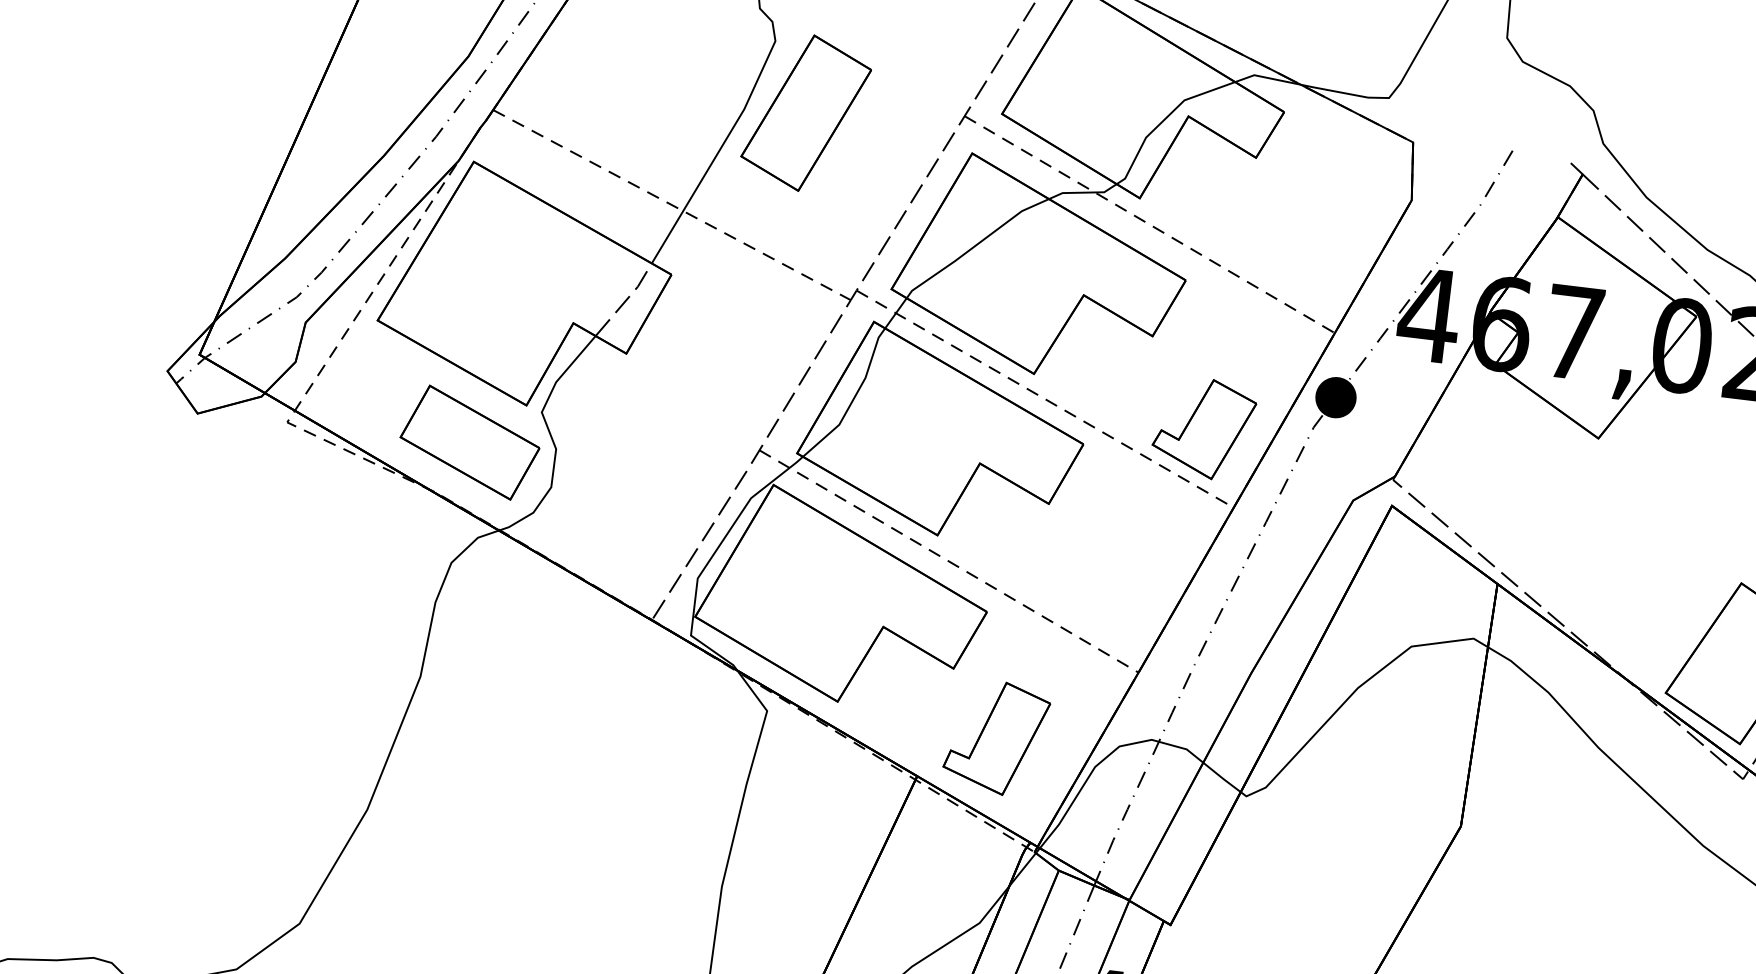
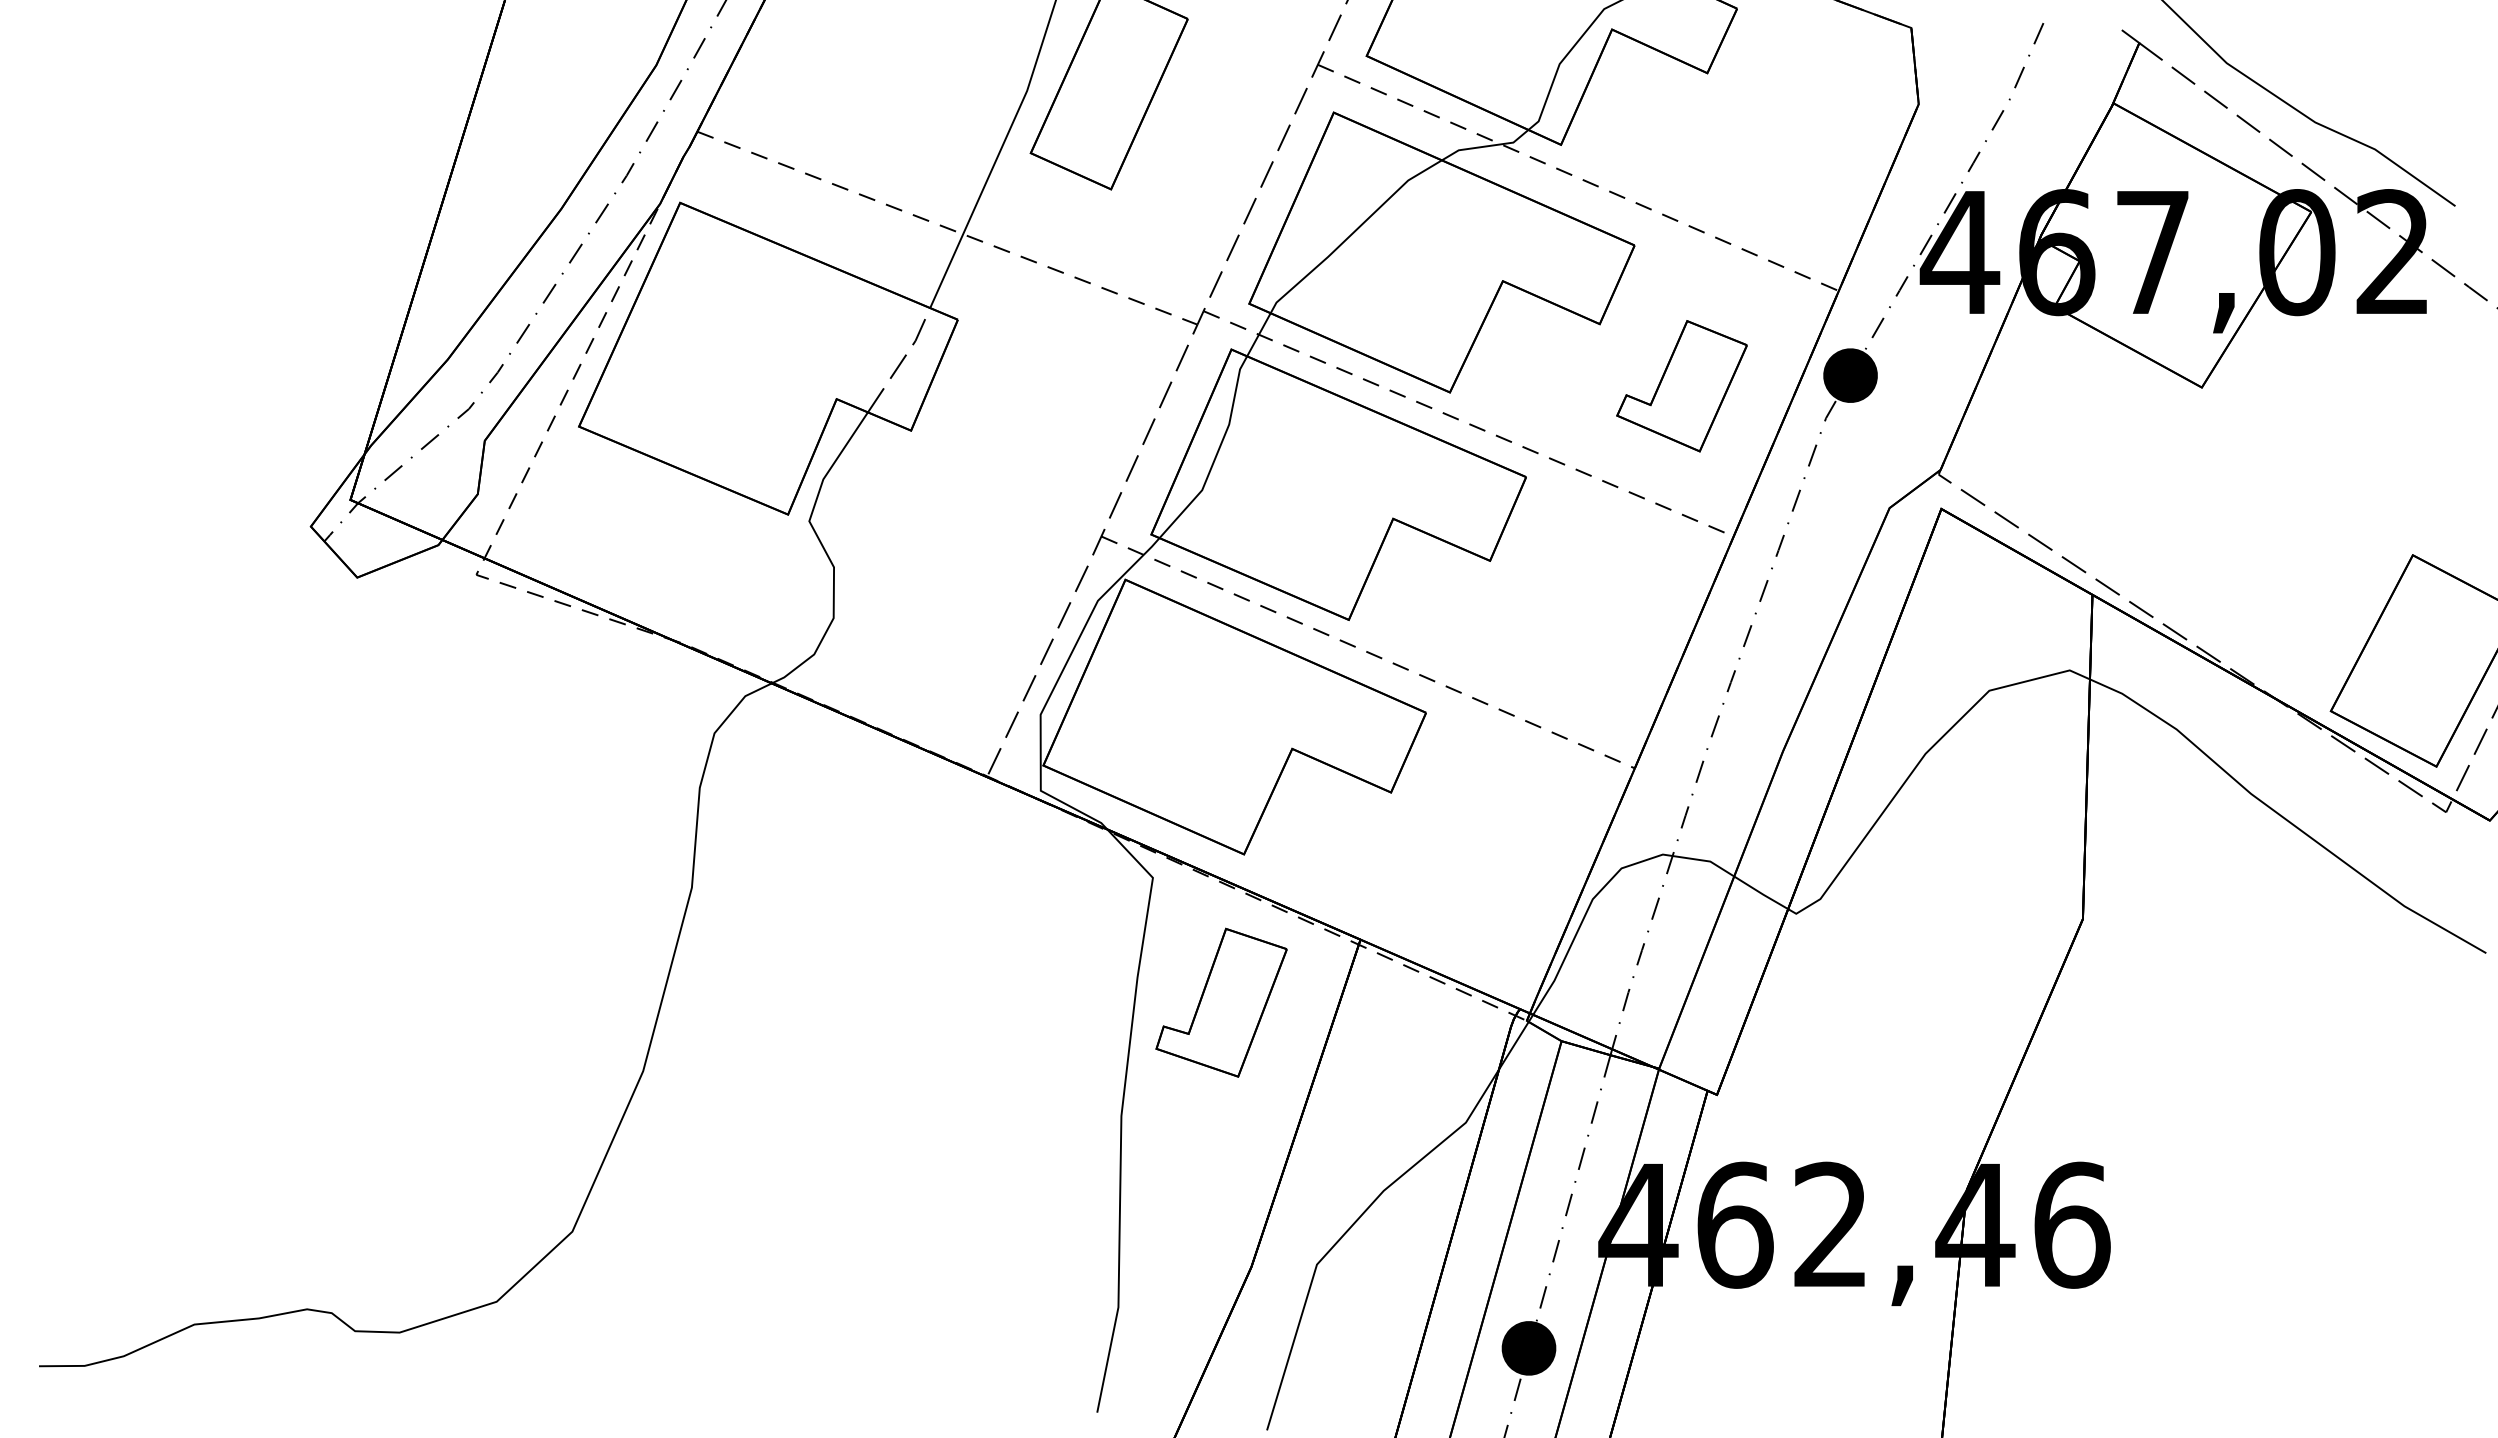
part: (1203, 428) -> (1681, 386), moved
part: (469, 442) -> (719, 572), removed
part: (996, 737) -> (1221, 1002), moved

